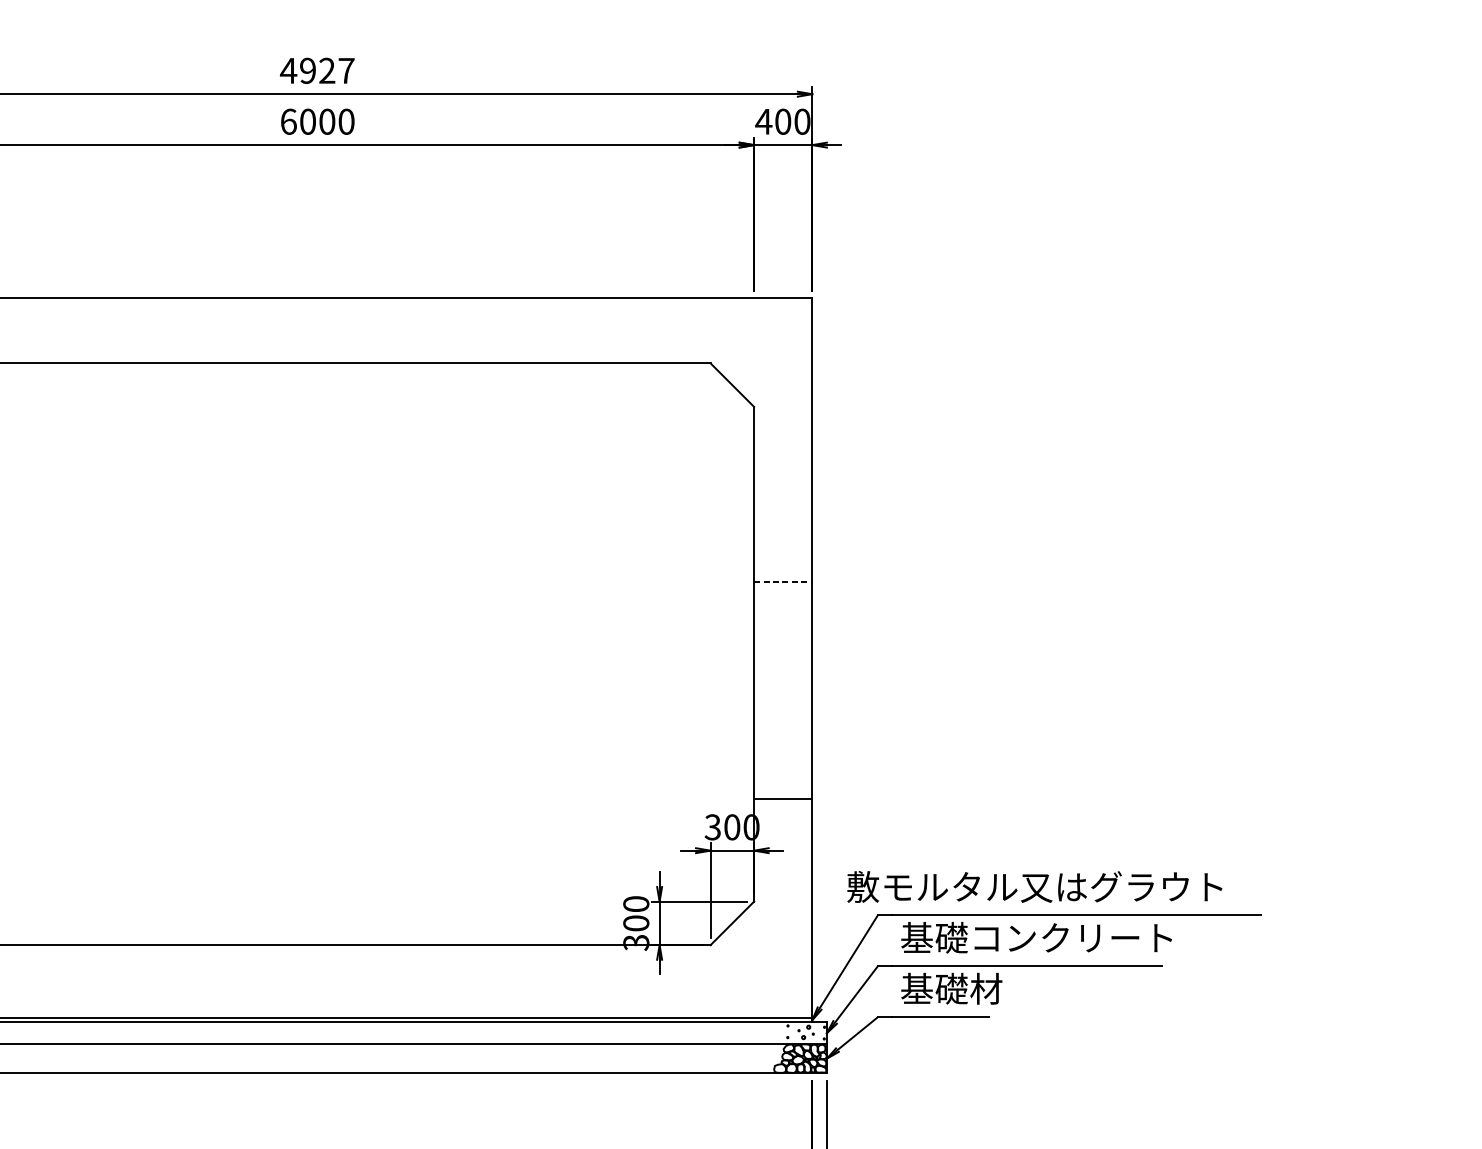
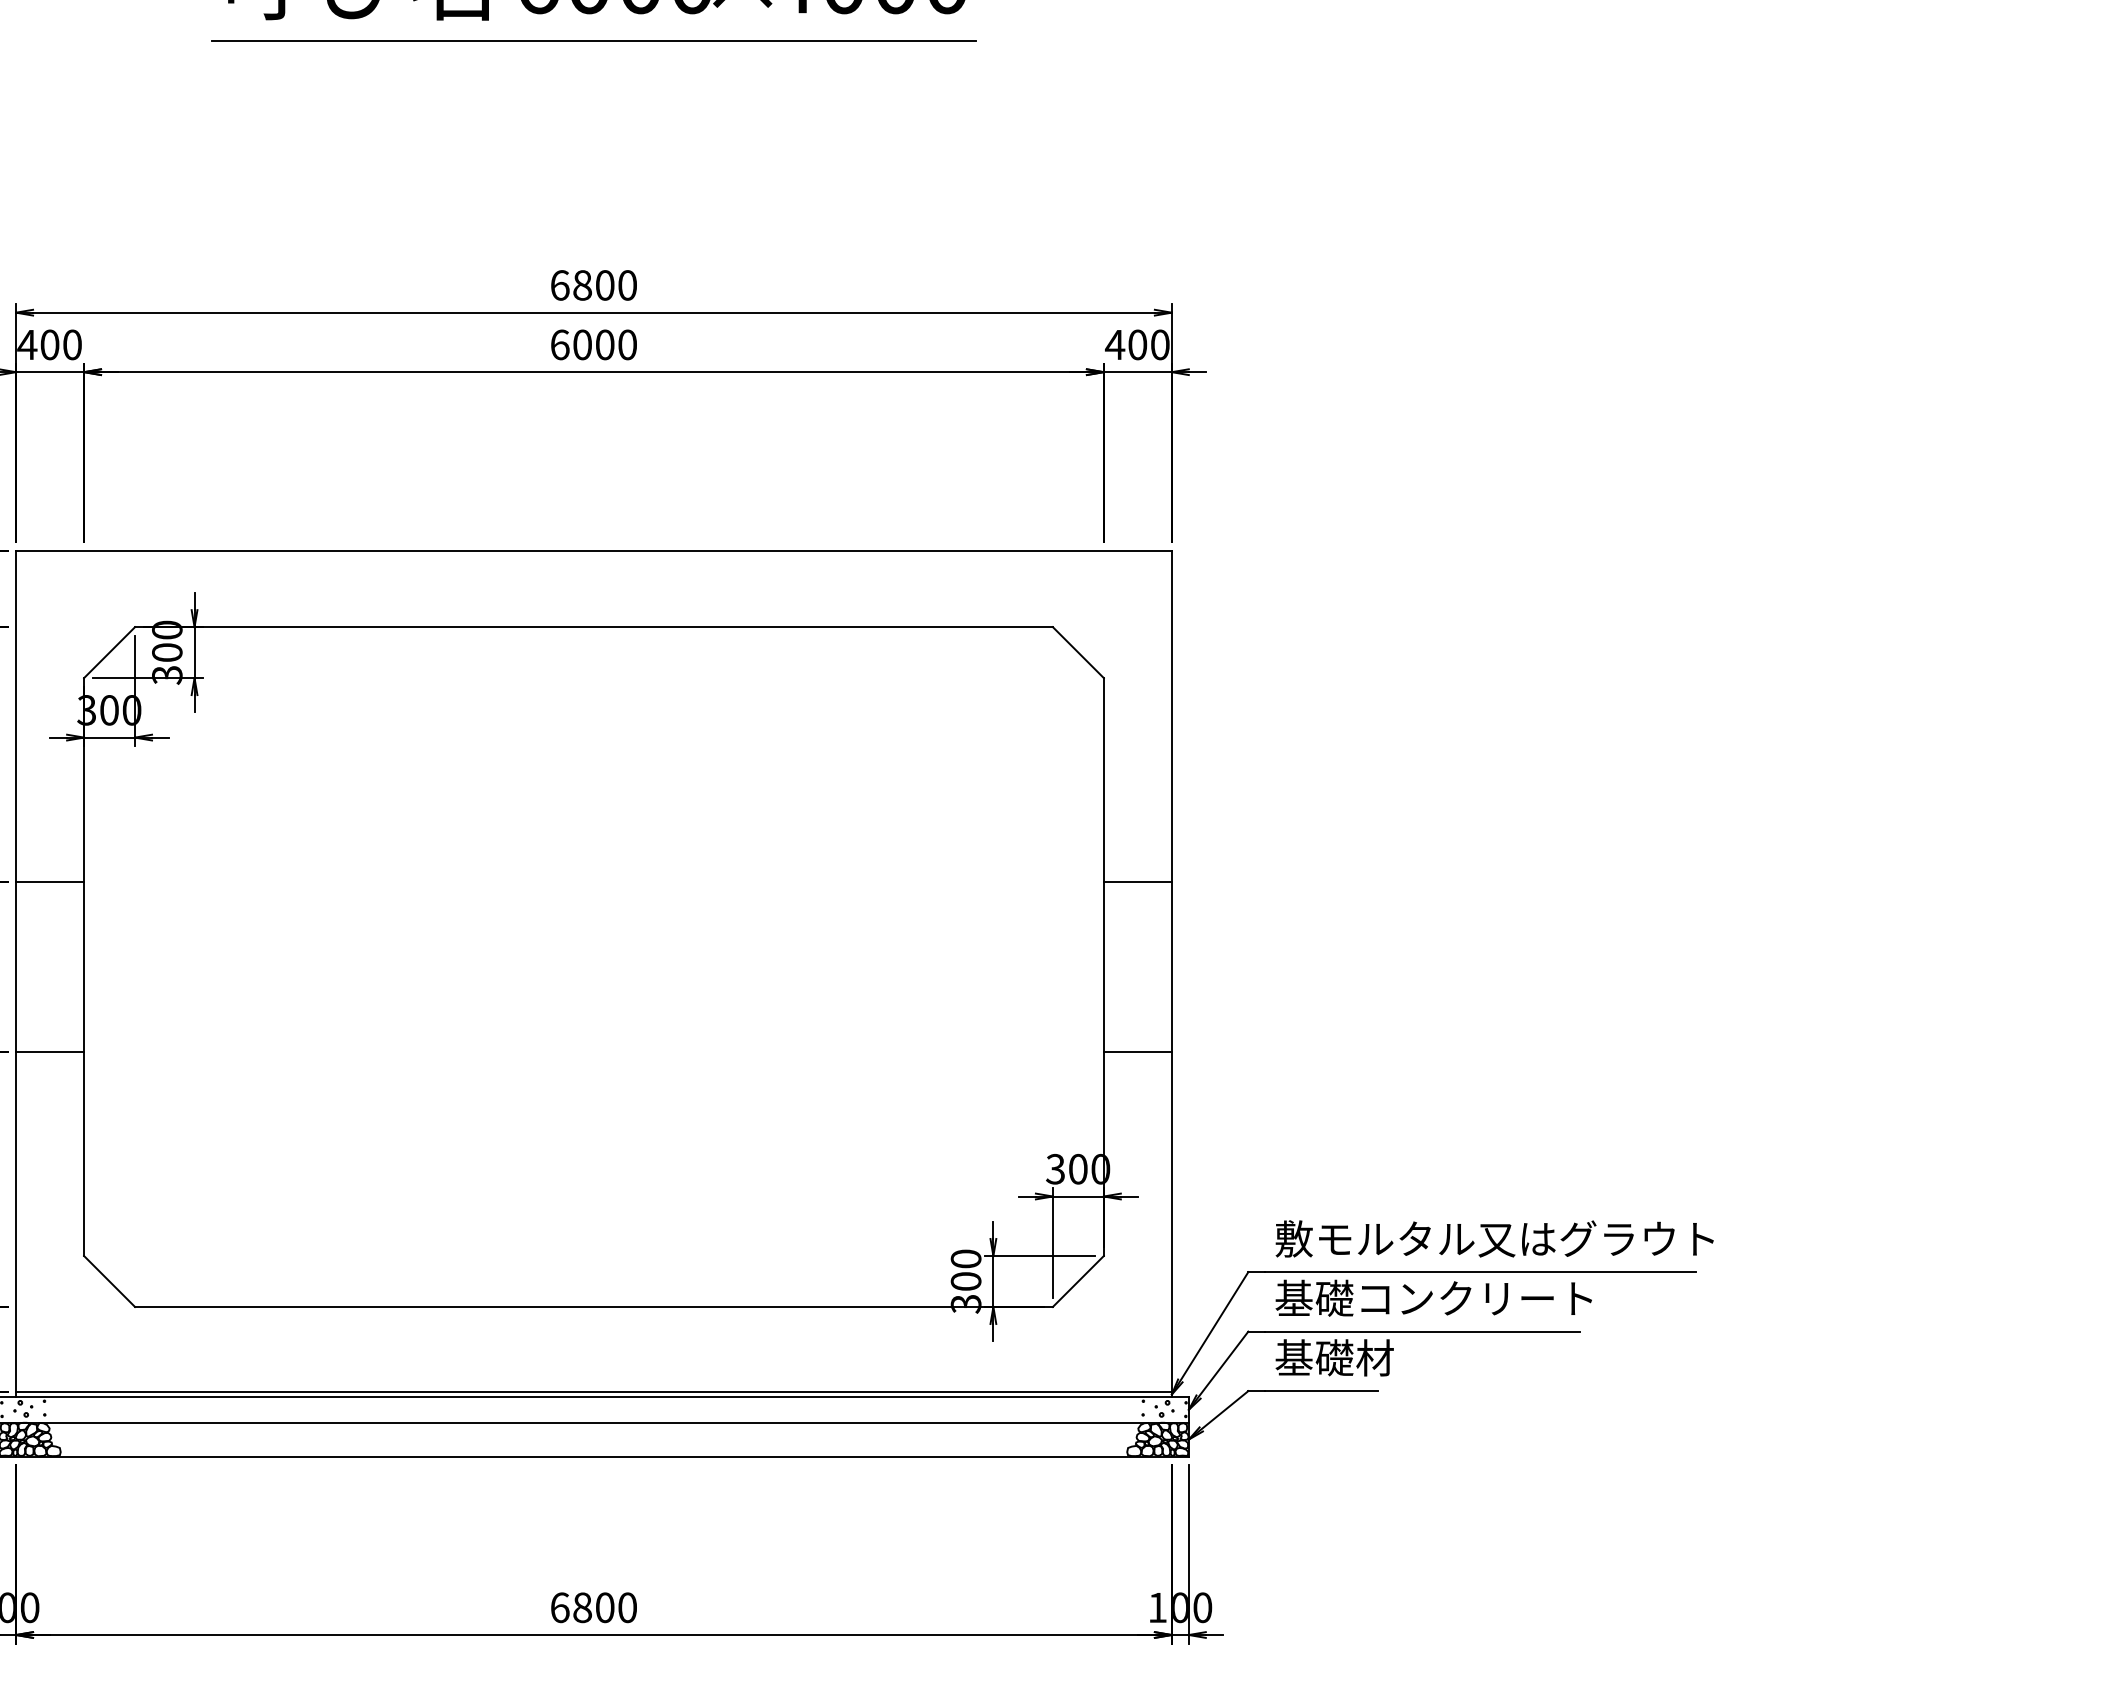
text: (317, 70) -> (593, 285), 4927 -> 6800
line: (782, 581) -> (1137, 882), dashed -> solid
line: (782, 799) -> (1137, 1052), moved
text: (1034, 886) -> (1494, 1238), moved

